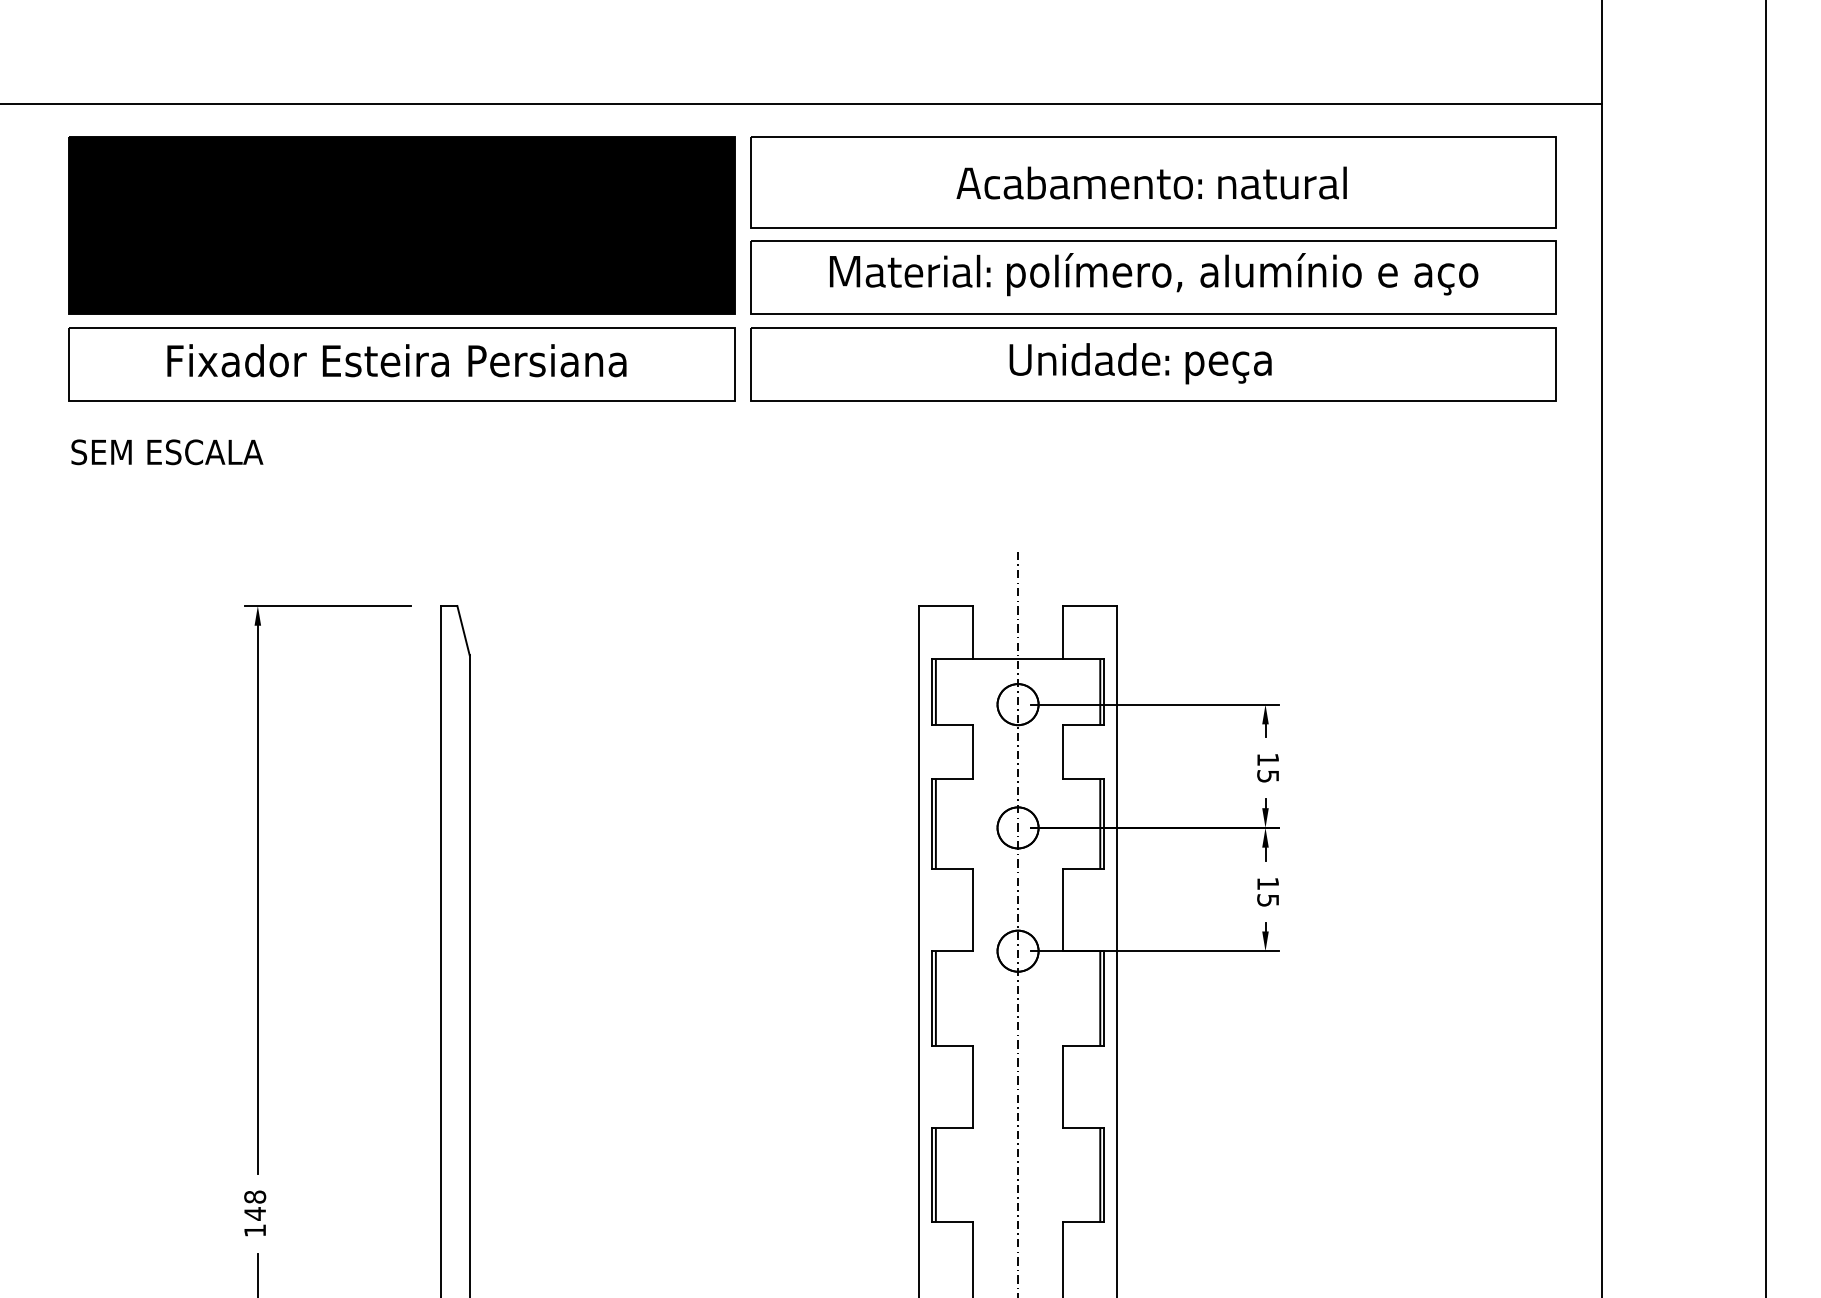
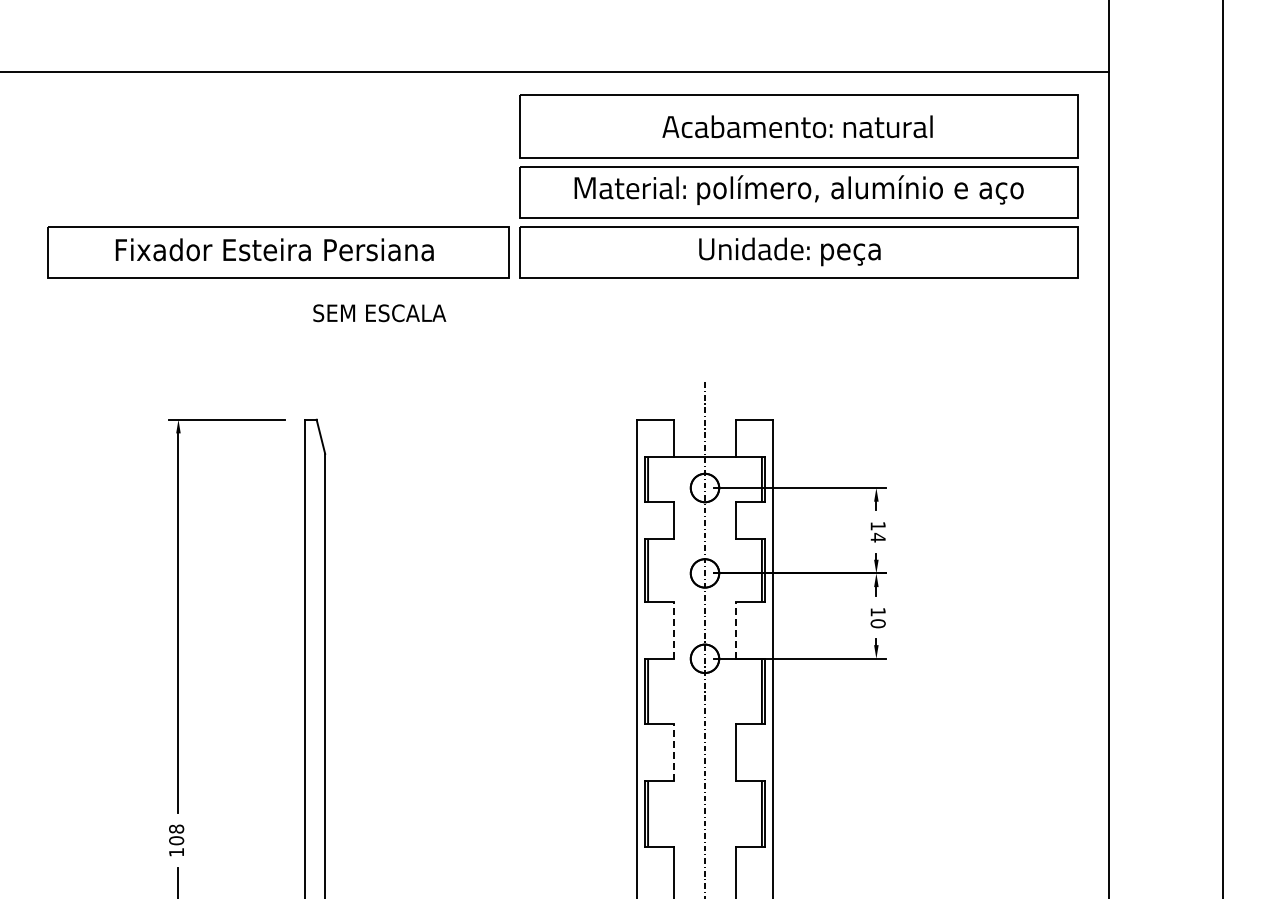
part: (402, 225) -> (278, 156), removed
text: (166, 452) -> (379, 313), moved
text: (1267, 776) -> (877, 537), 15 -> 14
text: (1267, 900) -> (877, 623), 15 -> 10
line: (972, 908) -> (673, 629), solid -> dashed
line: (1063, 908) -> (736, 629), solid -> dashed
line: (972, 1086) -> (673, 752), solid -> dashed
text: (255, 1213) -> (176, 840), 148 -> 108

